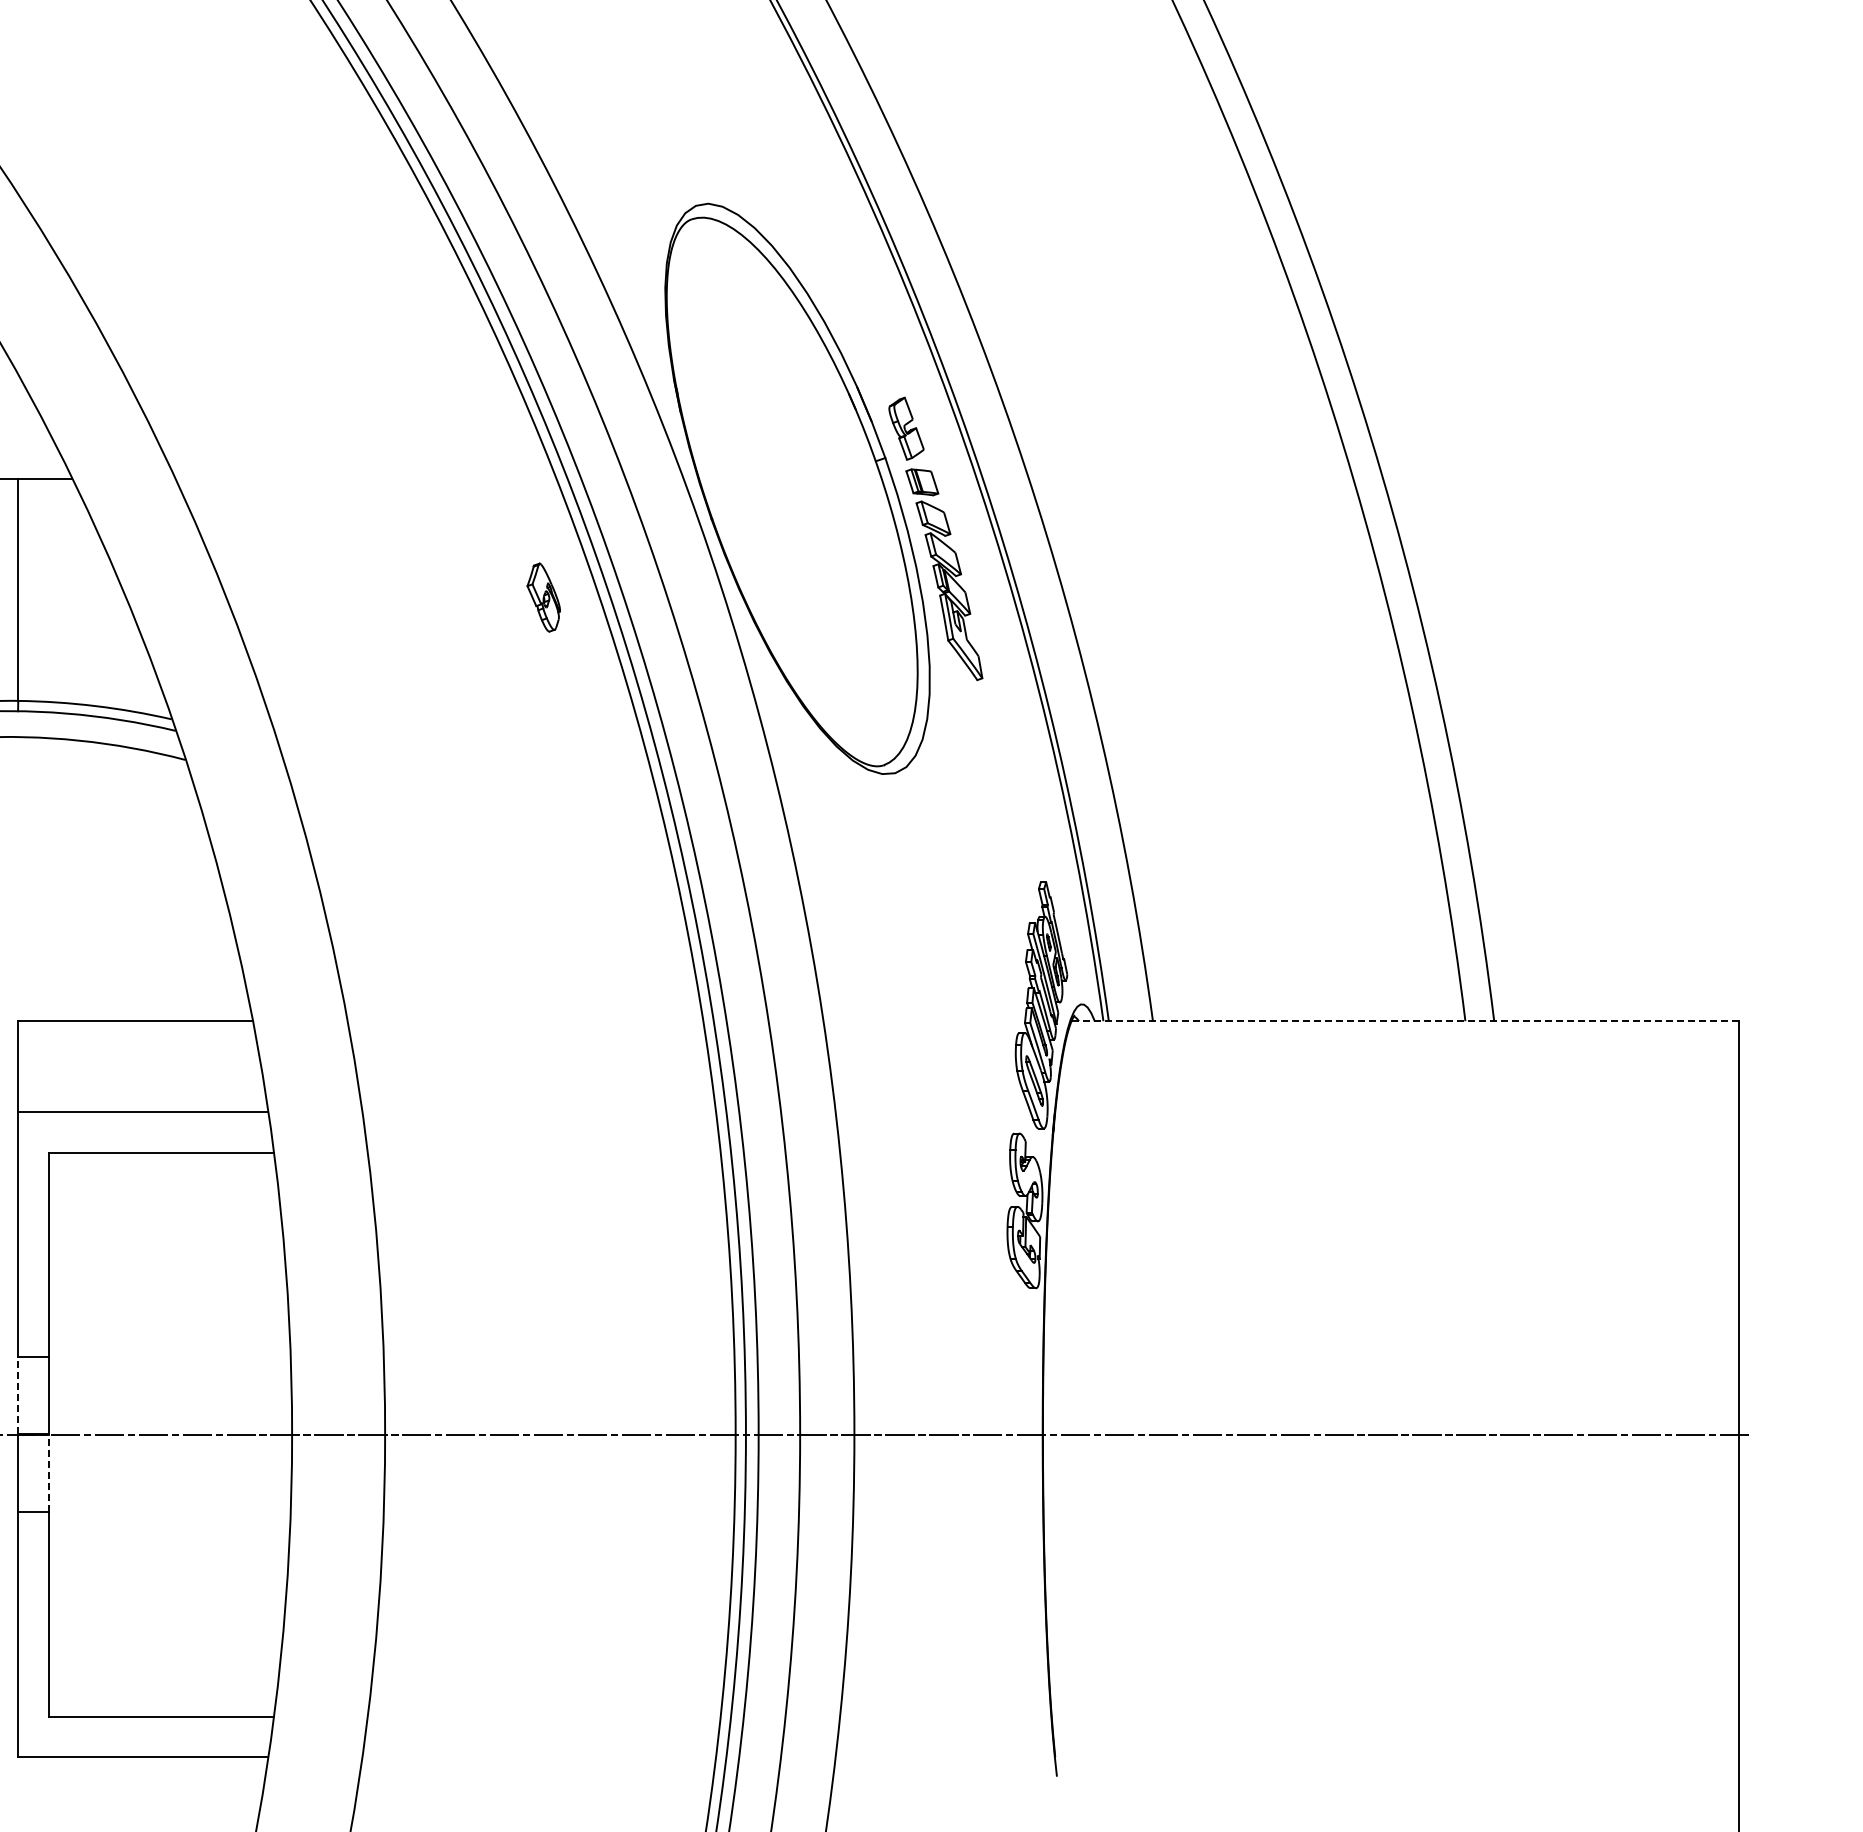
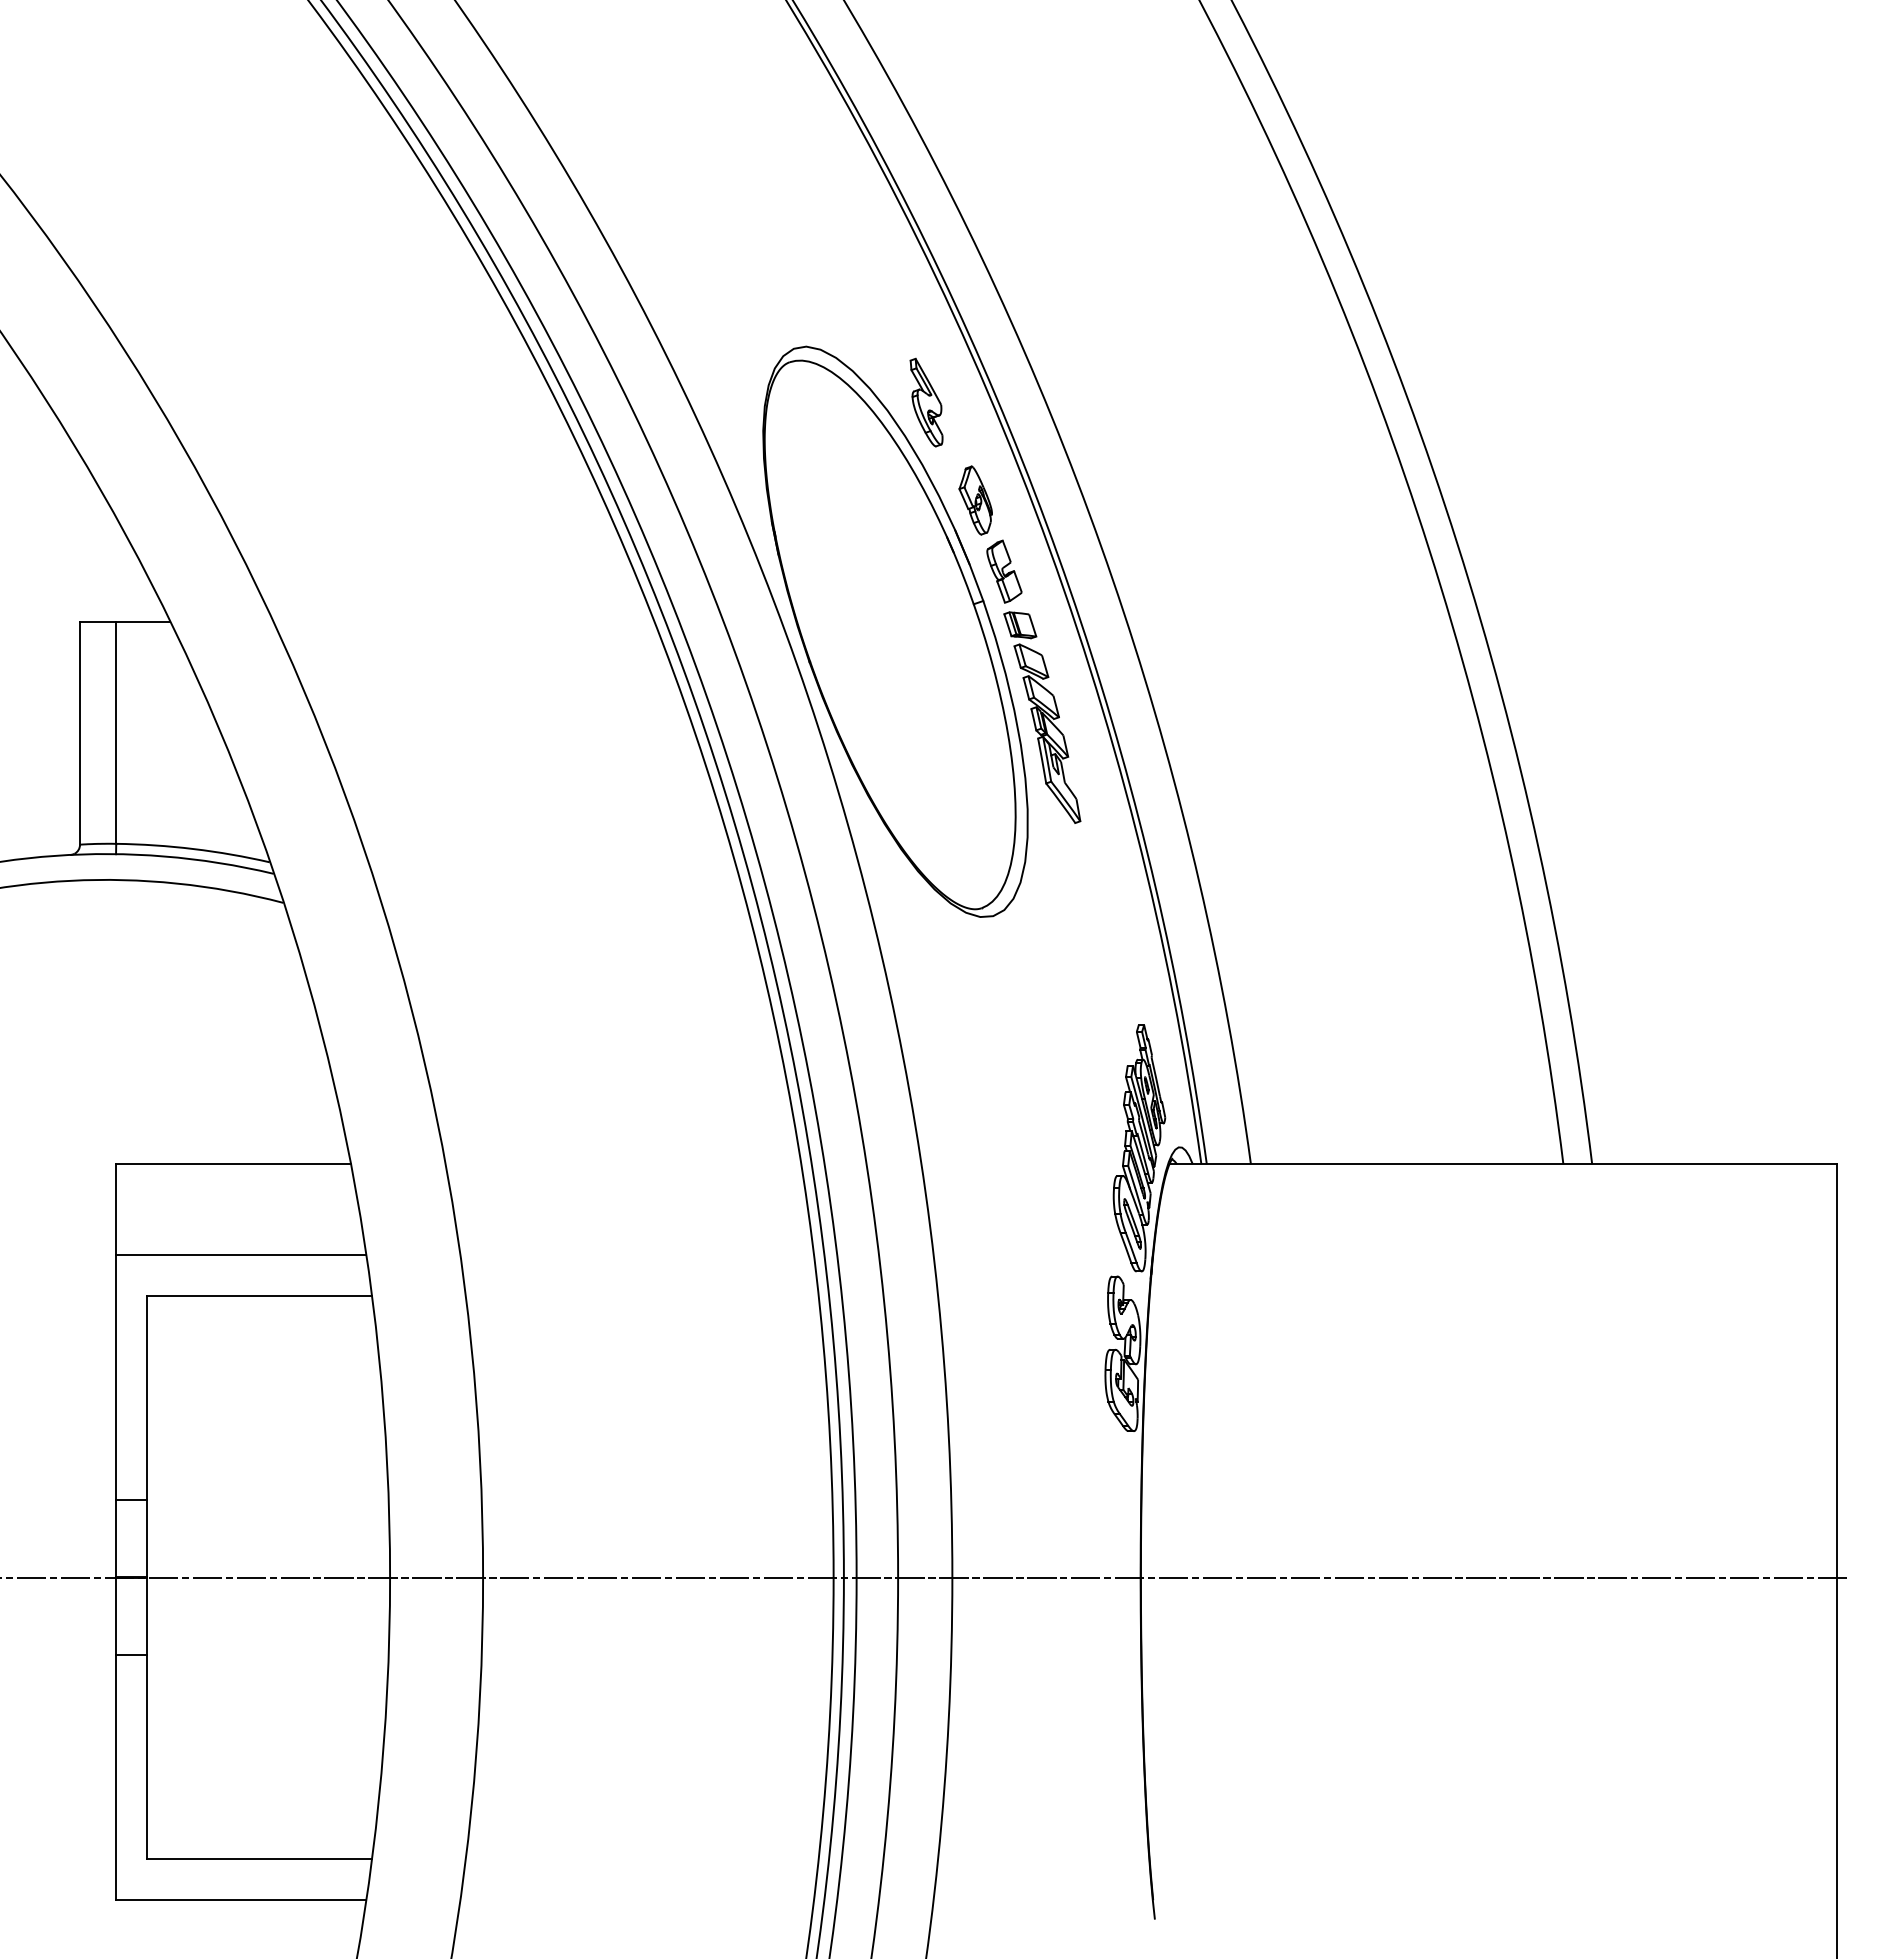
part: (828, 259) -> (926, 402), added
part: (543, 597) -> (975, 500), moved
line: (1405, 1021) -> (1503, 1164), dashed -> solid
line: (18, 1394) -> (116, 1537), dashed -> solid
line: (49, 1473) -> (147, 1616), dashed -> solid

